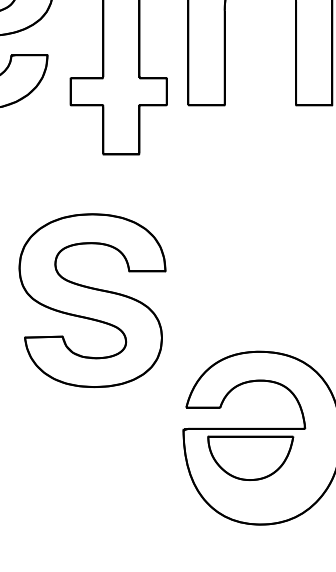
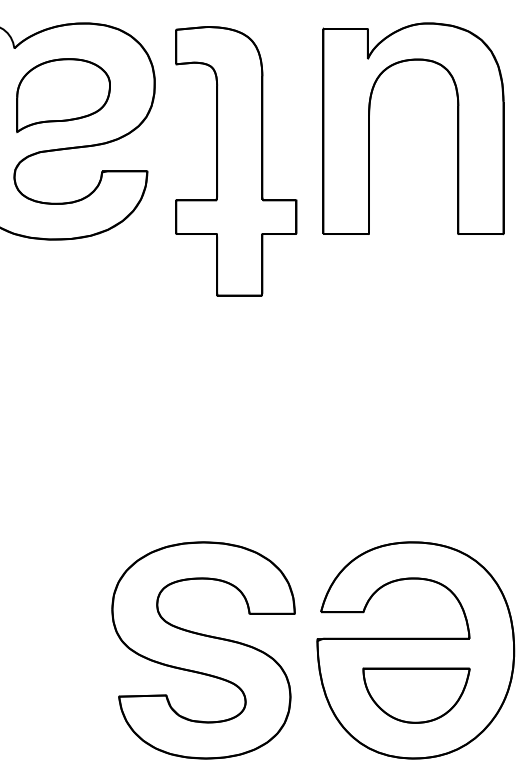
part: (92, 300) -> (203, 650), moved
part: (250, 458) -> (416, 695), moved

